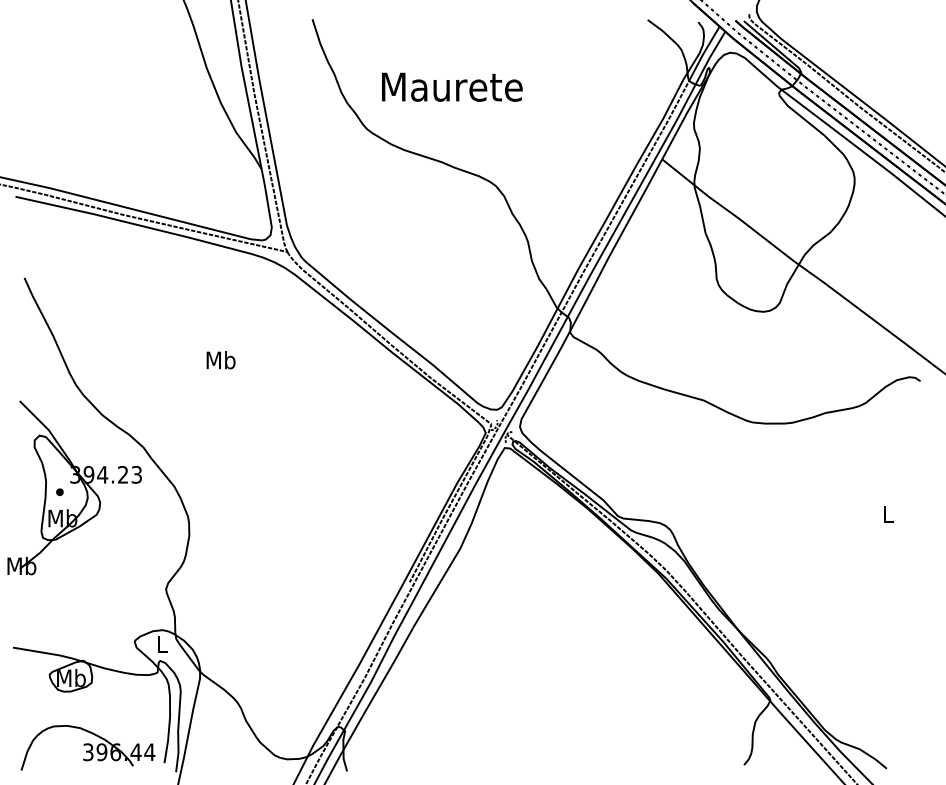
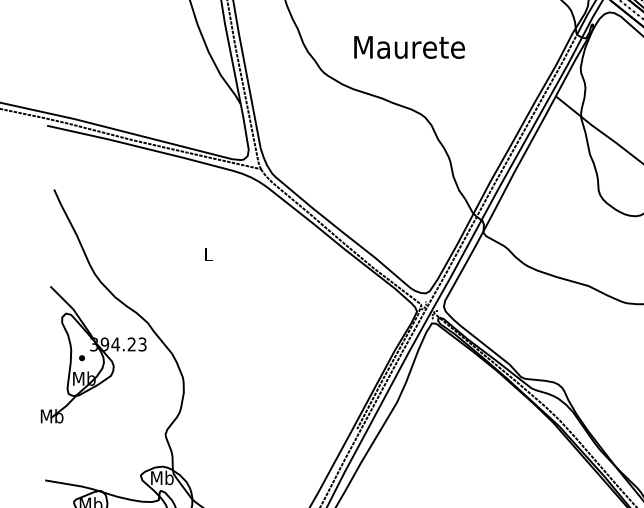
text: (452, 86) -> (409, 46), moved
text: (220, 360) -> (208, 254), Mb -> L
text: (161, 644) -> (161, 477), L -> Mb

